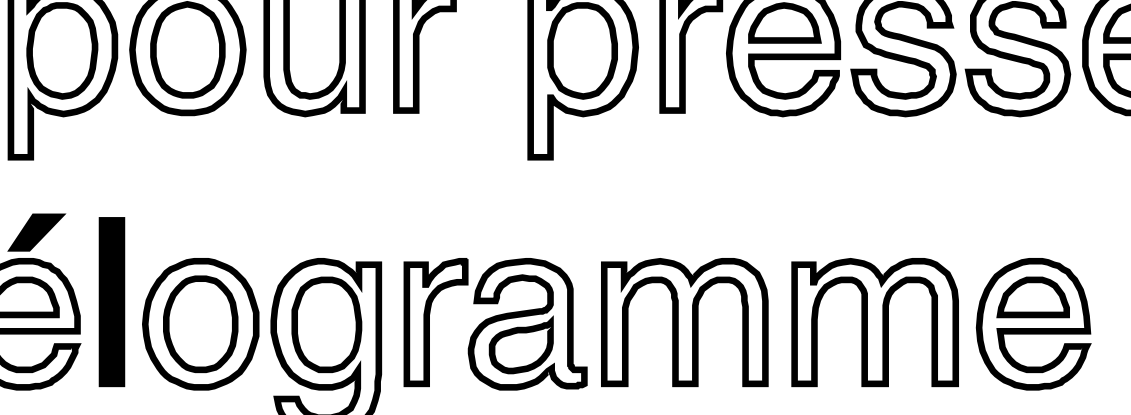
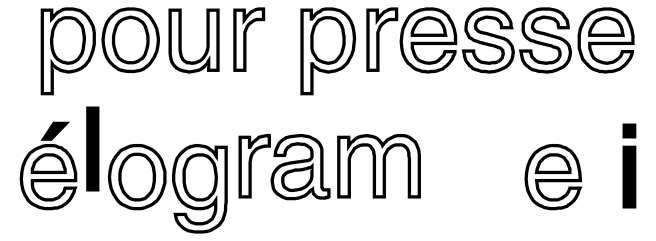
part: (111, 301) -> (92, 148), moved
part: (873, 323) -> (473, 176), removed
part: (585, 325) -> (329, 167), moved

